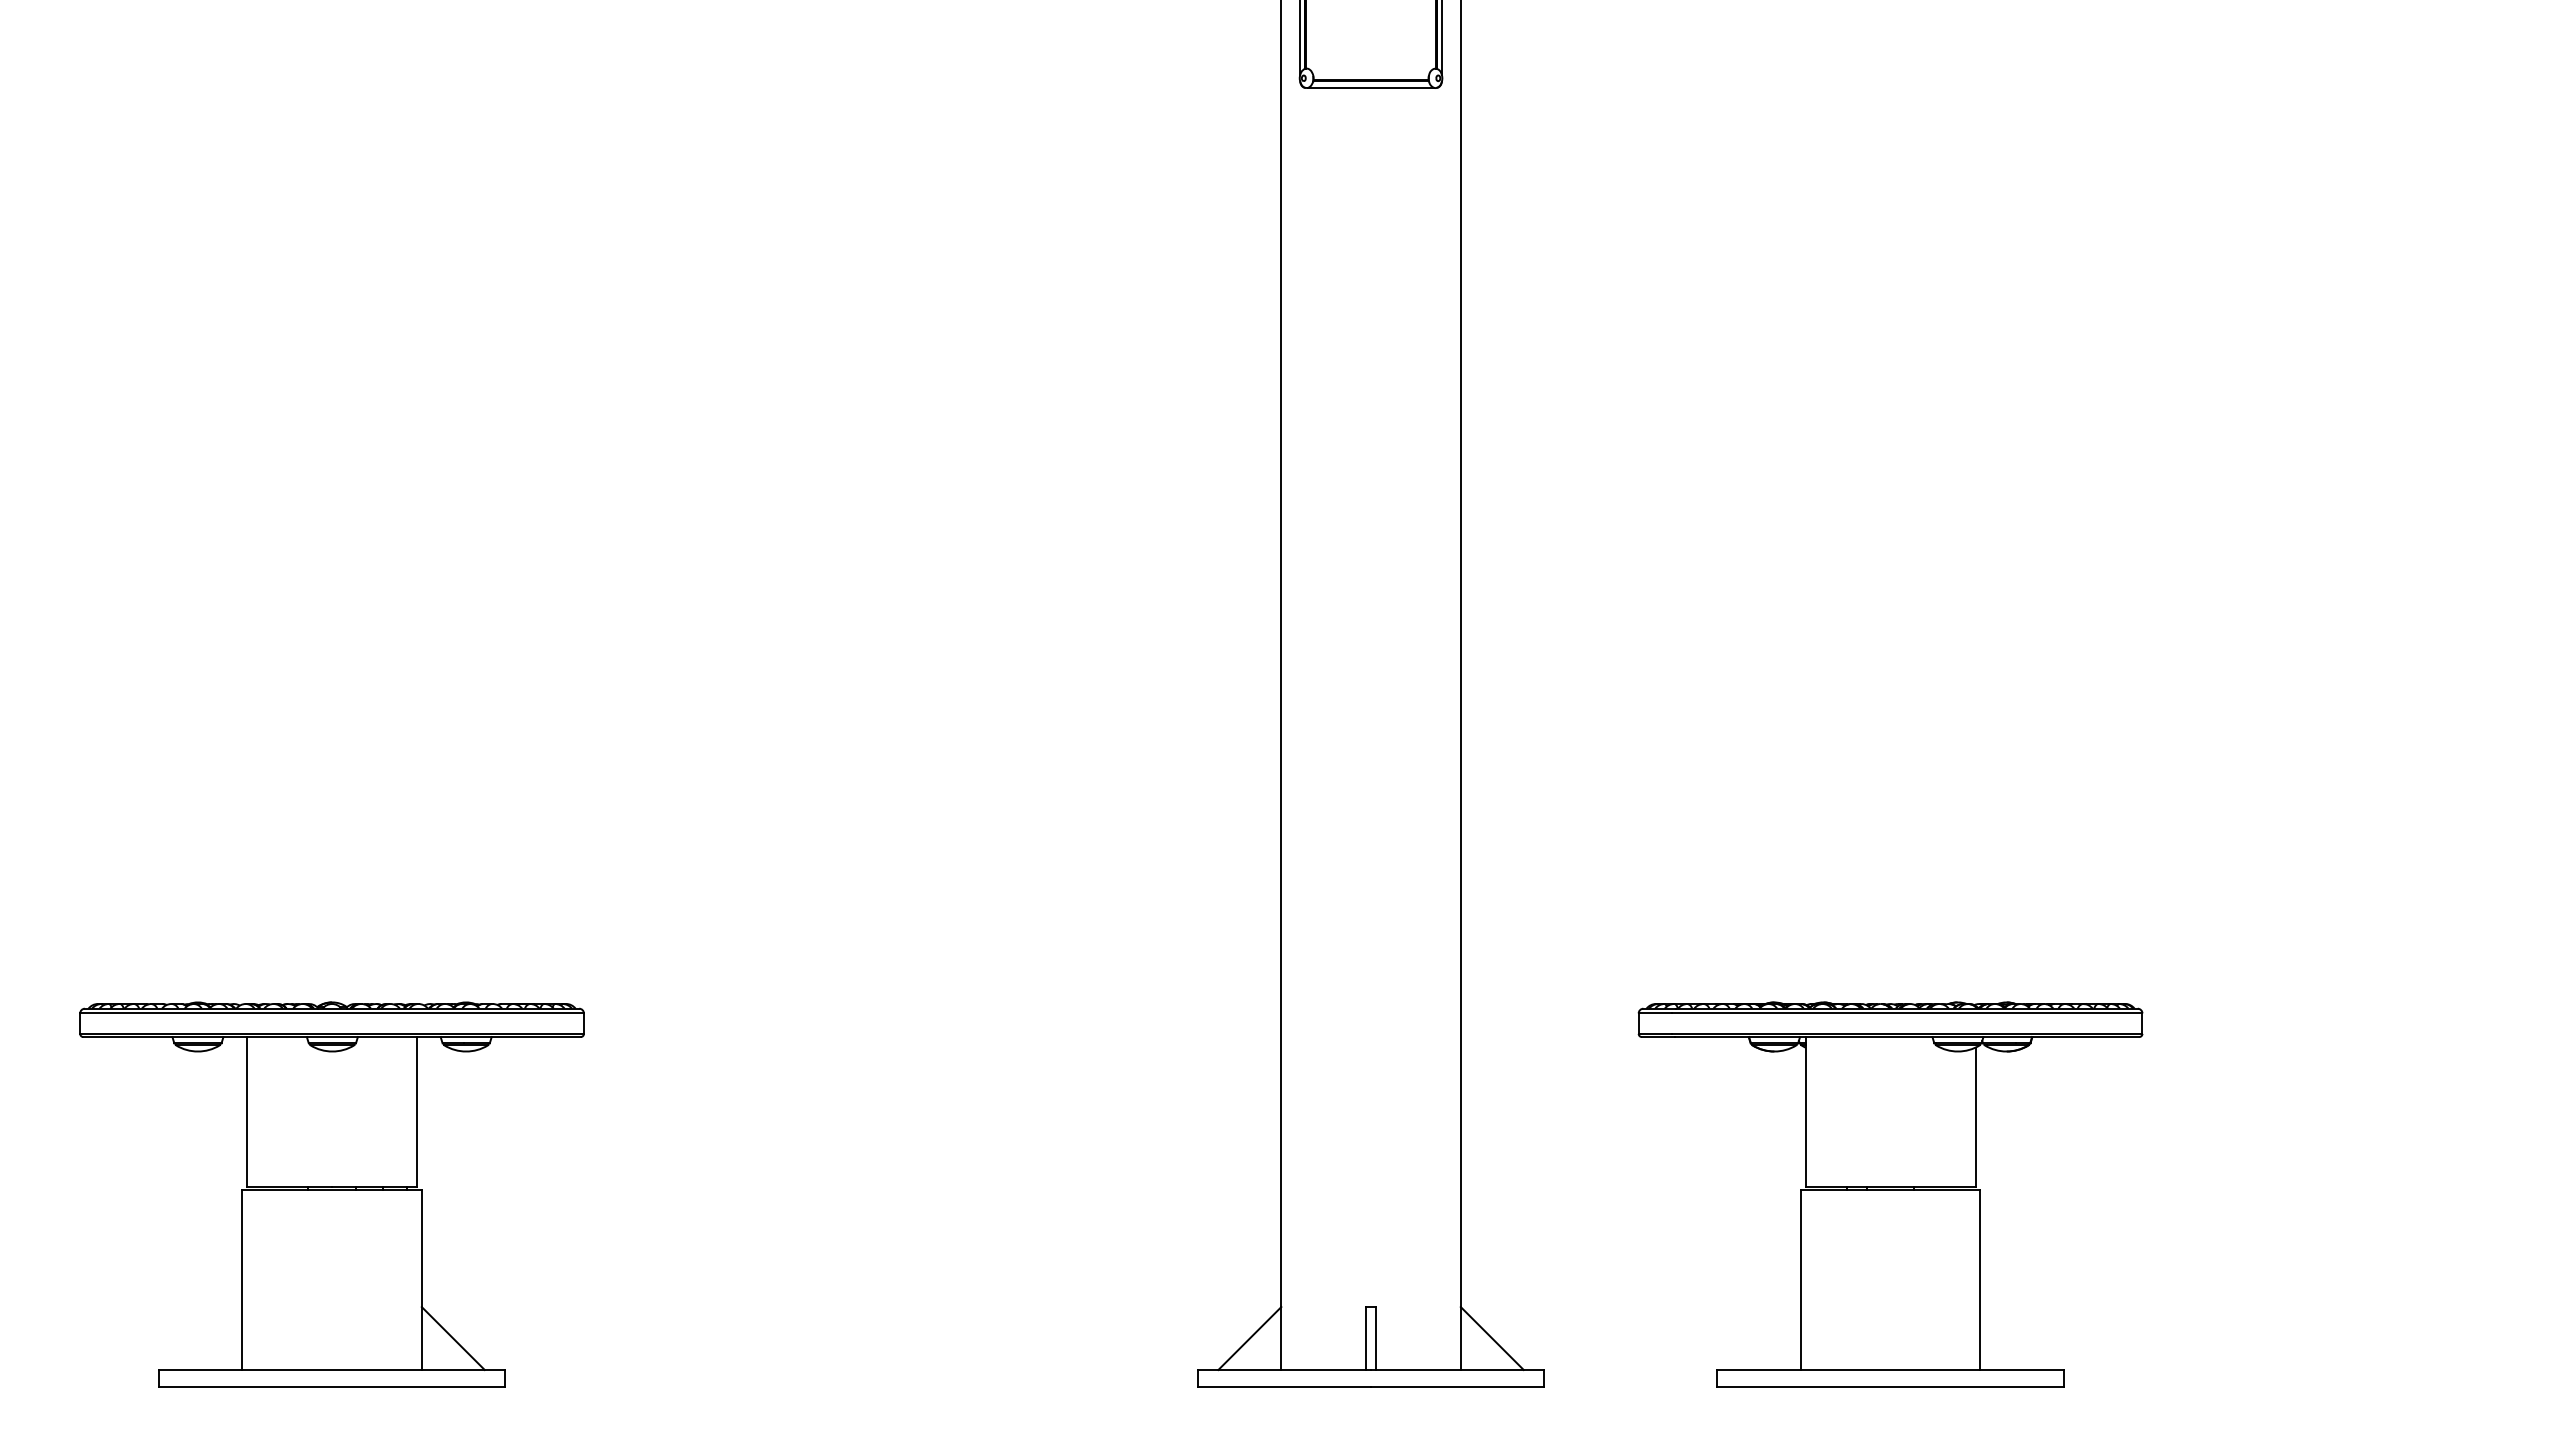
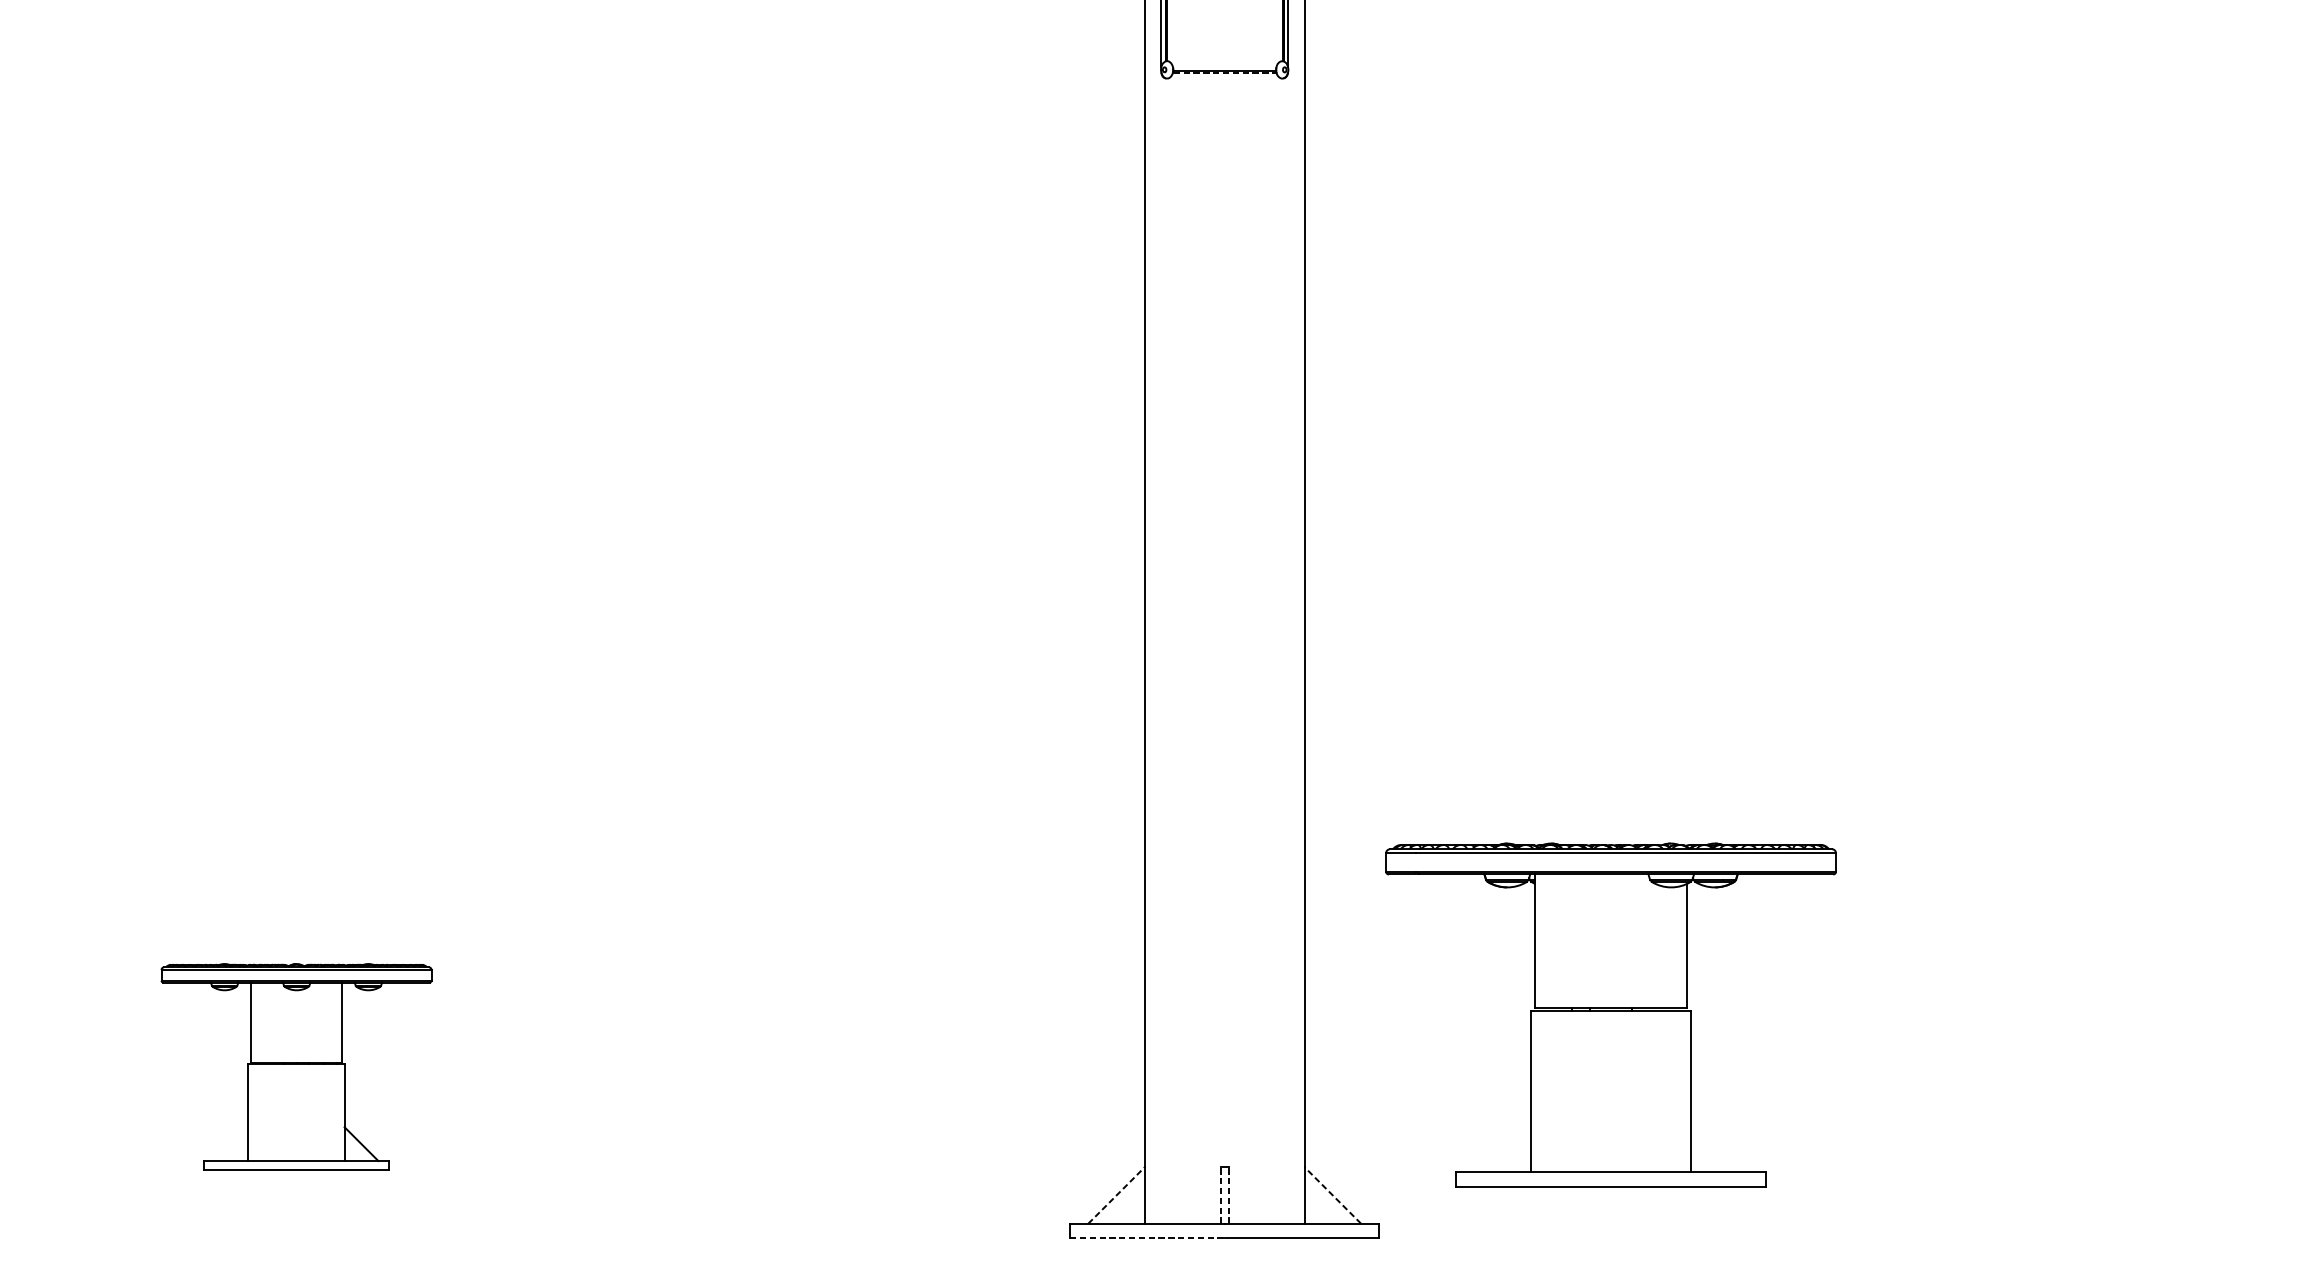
line: (1371, 81) -> (1225, 72), solid -> dashed
line: (1370, 87) -> (1224, 78), removed
part: (331, 1194) -> (296, 1066), size x0.6
part: (1890, 1194) -> (1610, 1015), moved
line: (1249, 1338) -> (1116, 1195), solid -> dashed
line: (1366, 1338) -> (1220, 1195), solid -> dashed
line: (1375, 1338) -> (1228, 1195), solid -> dashed
line: (1492, 1338) -> (1333, 1195), solid -> dashed
line: (1284, 1386) -> (1147, 1238), solid -> dashed

